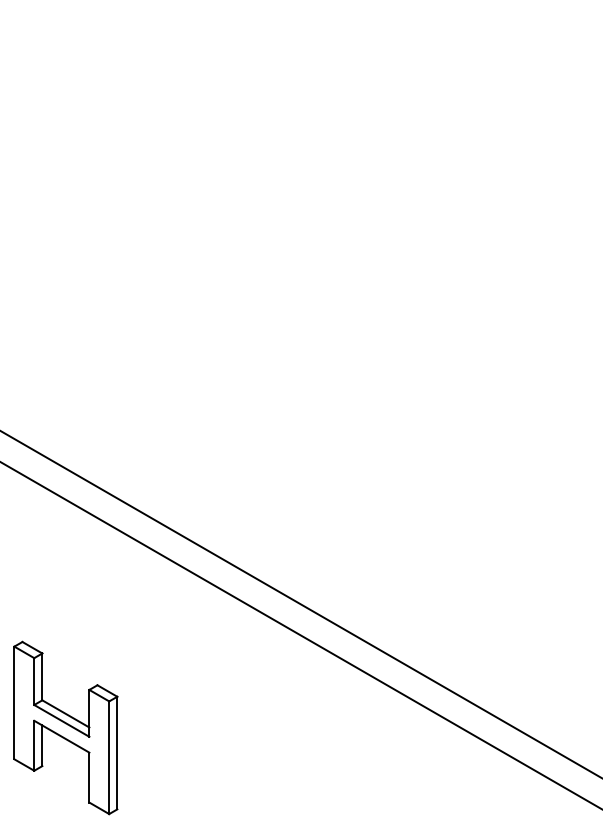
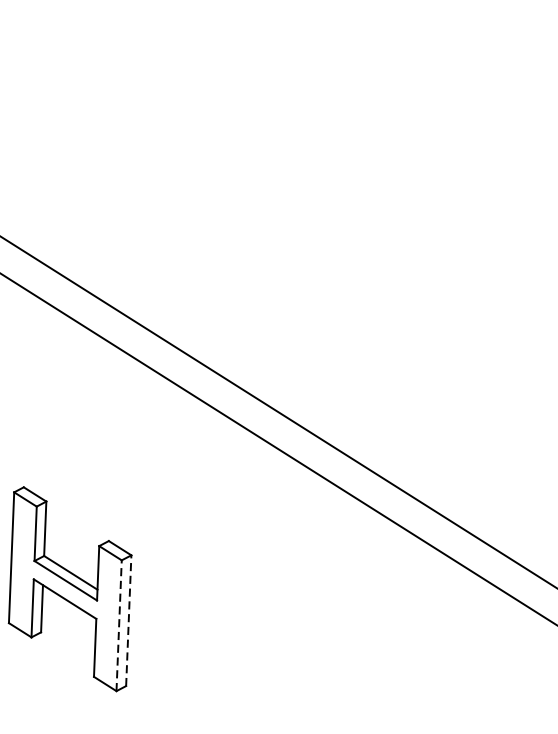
line: (117, 752) -> (128, 620), solid -> dashed
line: (109, 757) -> (119, 625), solid -> dashed

